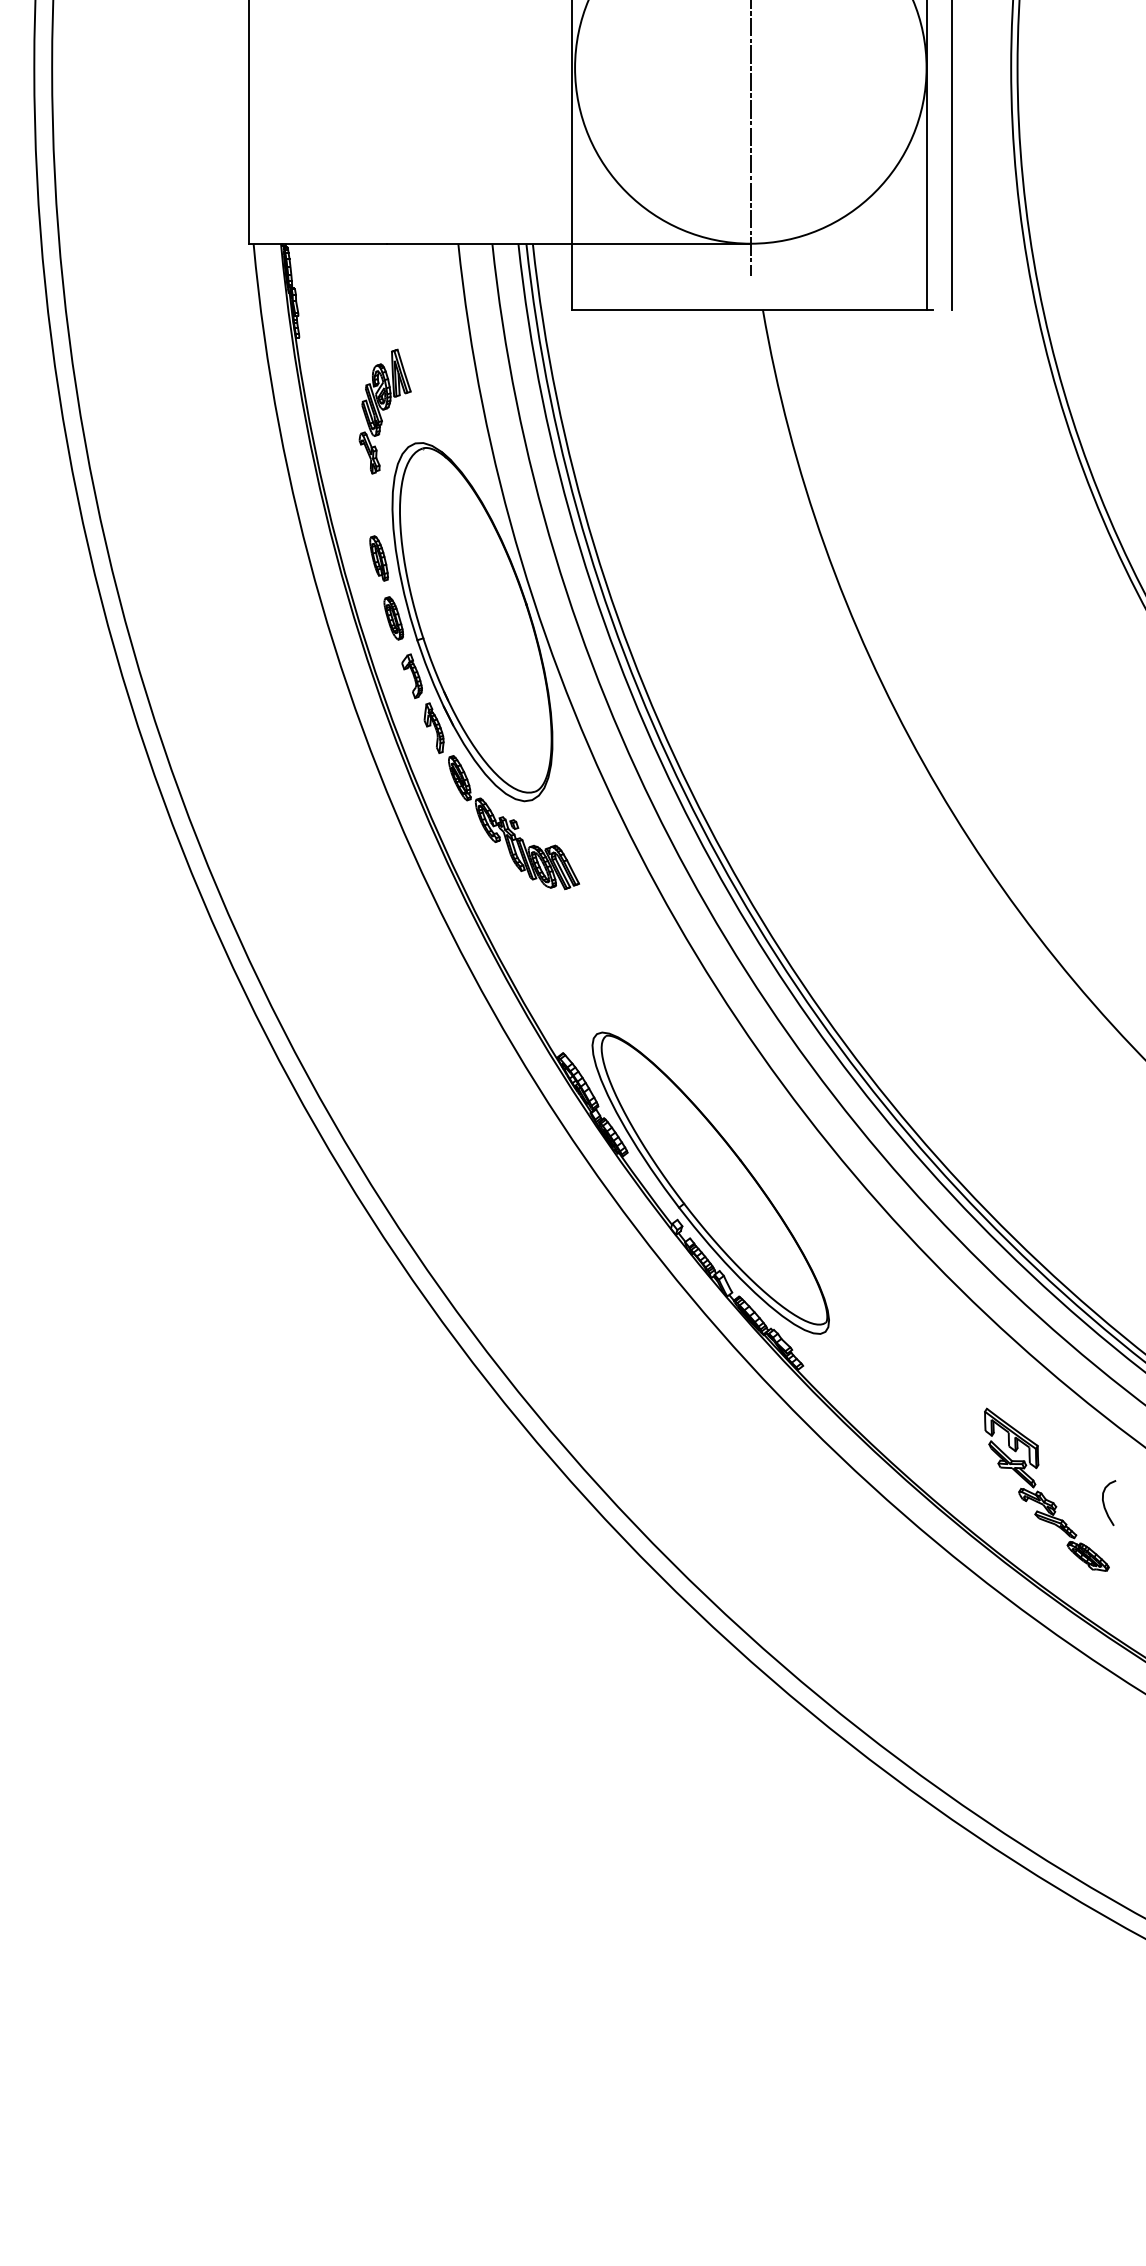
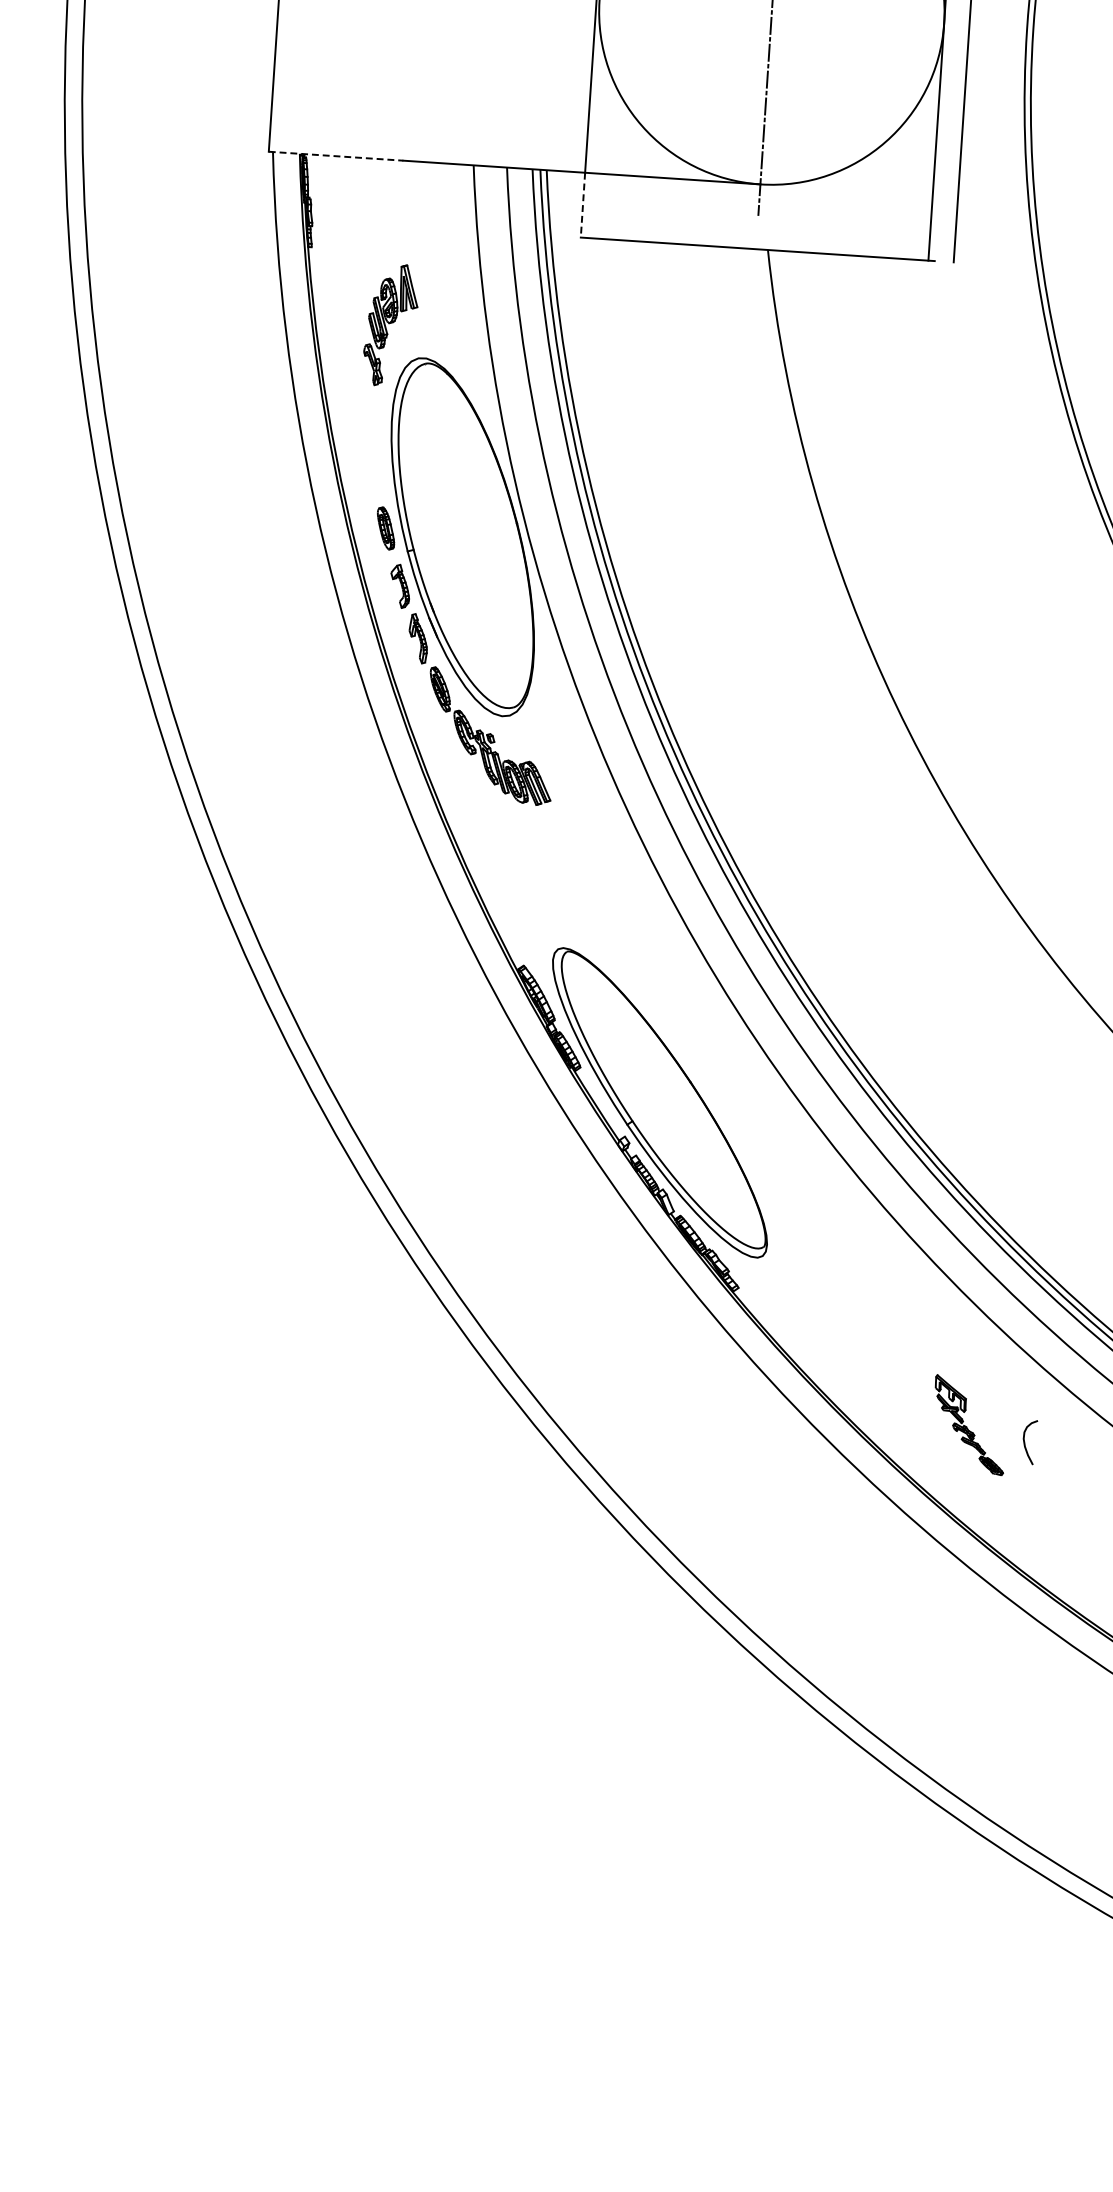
line: (317, 243) -> (335, 155), solid -> dashed
line: (572, 277) -> (583, 205), solid -> dashed
part: (378, 558) -> (374, 468), removed
part: (1046, 1489) -> (969, 1424), size x0.6

